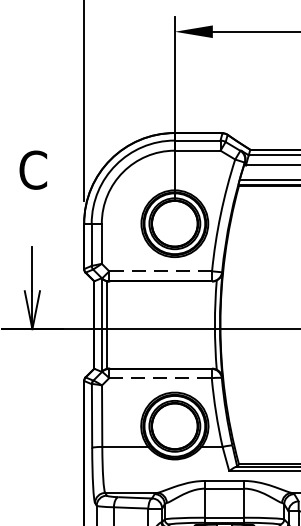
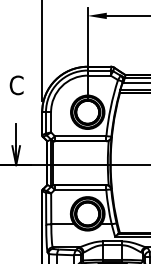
line: (160, 271) -> (80, 136), dashed -> solid
line: (160, 377) -> (80, 189), dashed -> solid

